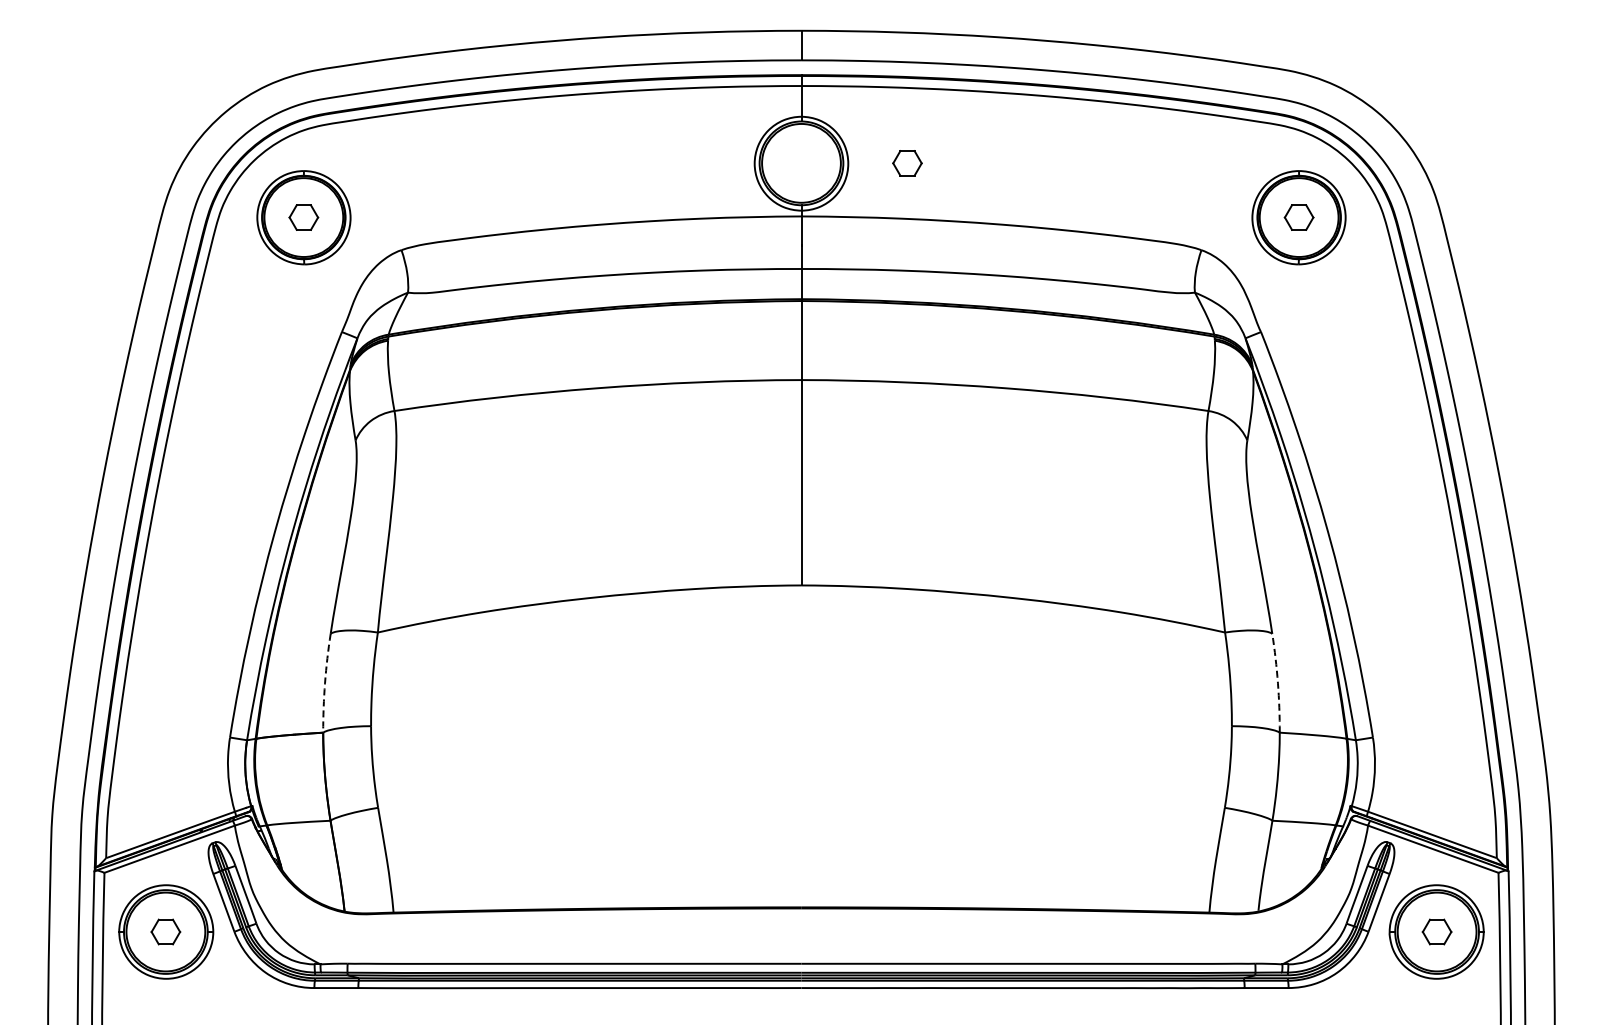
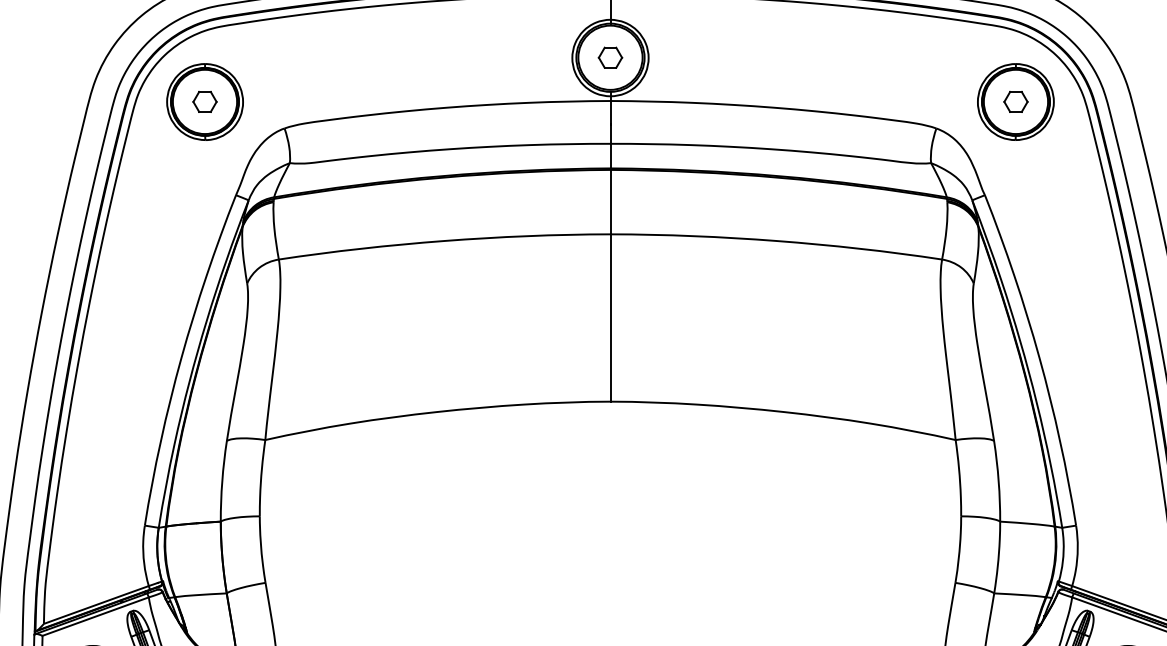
part: (907, 163) -> (610, 57), moved
arc: (325, 683) -> (222, 481), dashed -> solid
arc: (1277, 683) -> (998, 481), dashed -> solid

